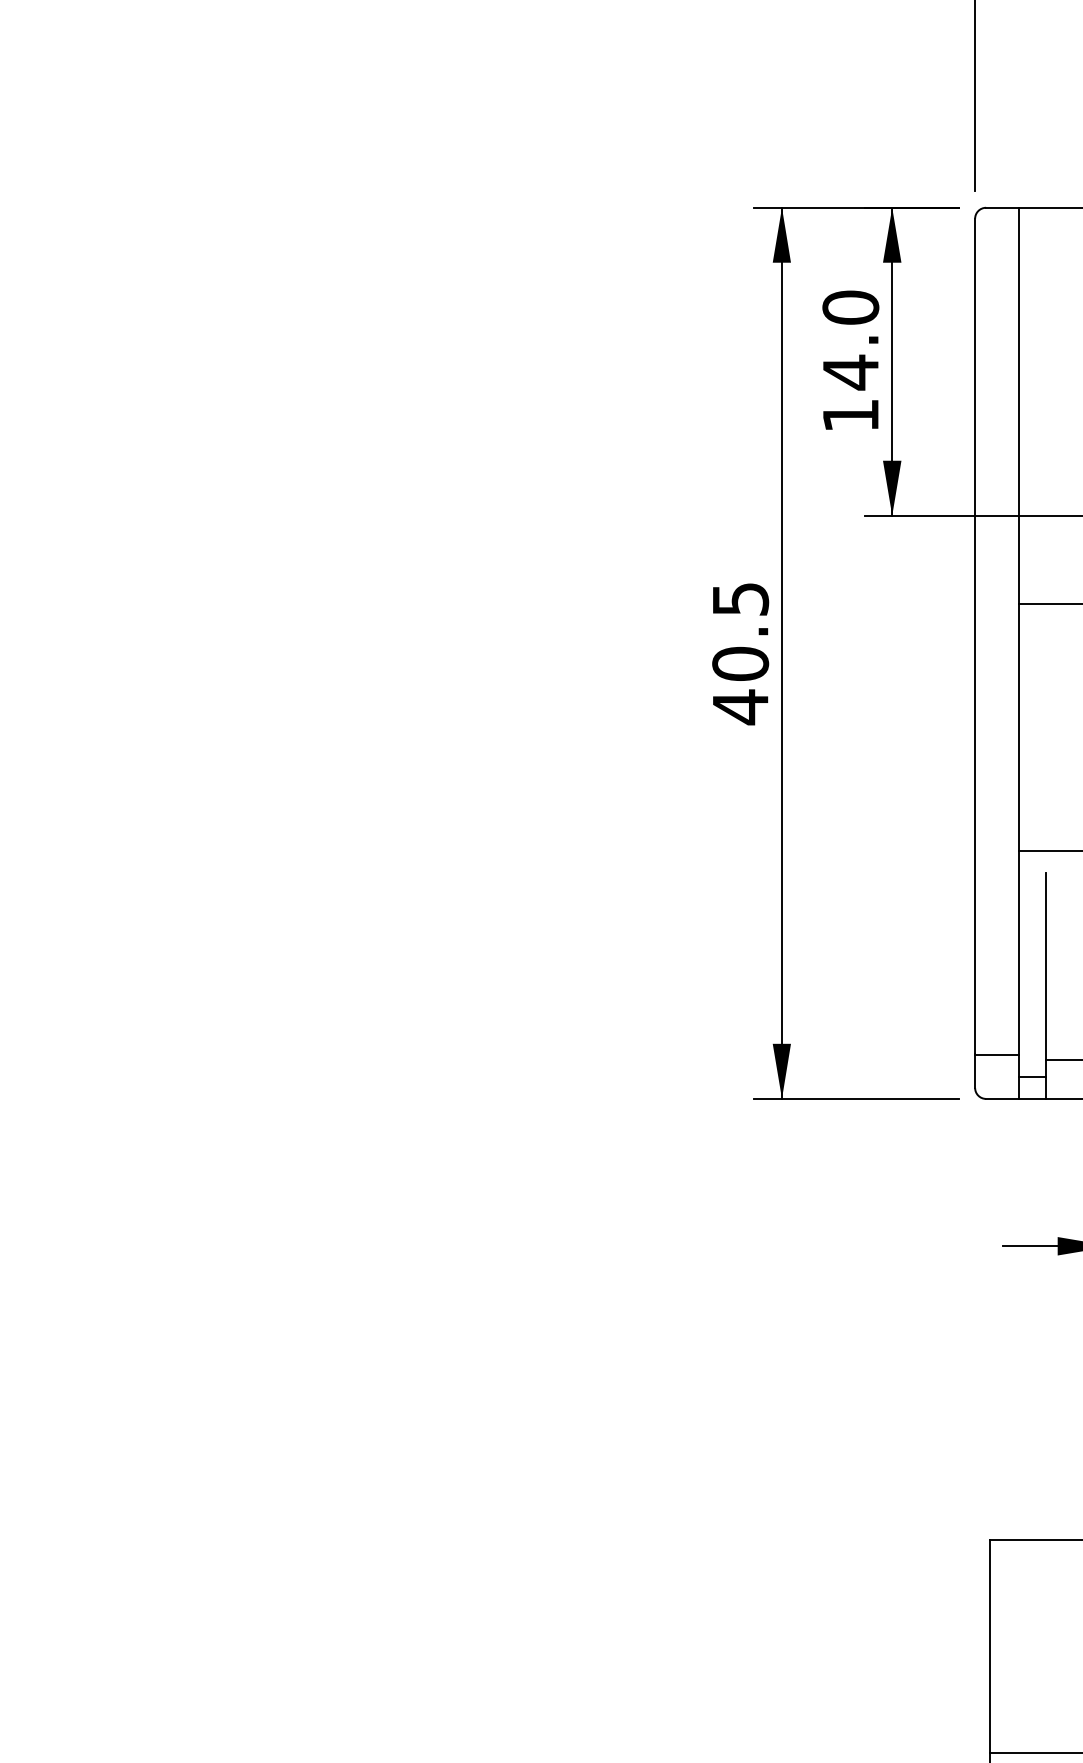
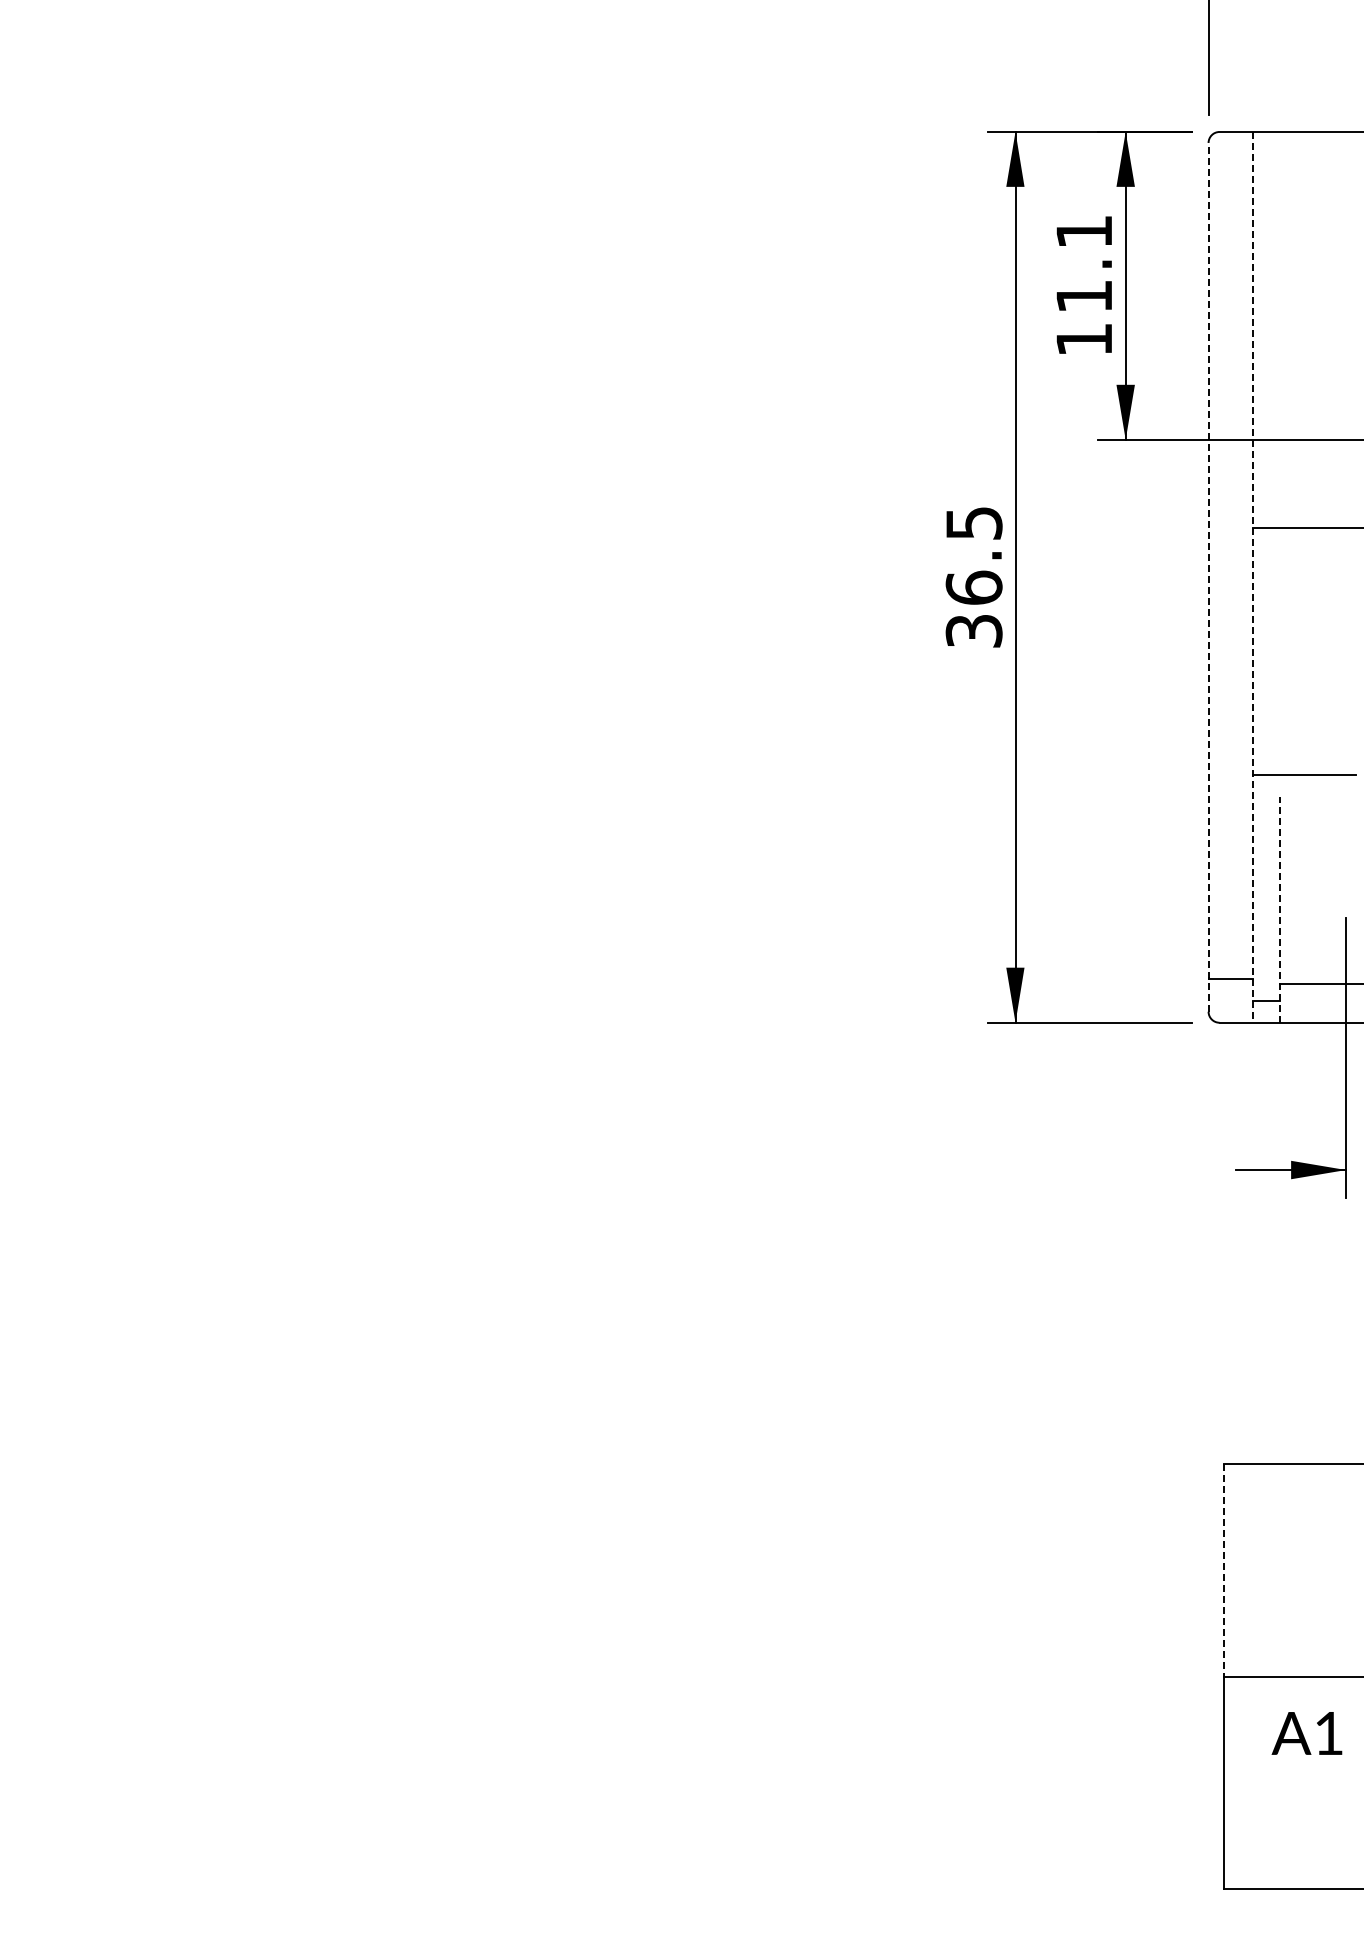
text: (850, 340) -> (1083, 264), 14.0 -> 11.1
line: (975, 652) -> (1208, 576), solid -> dashed
line: (1019, 653) -> (1252, 577), solid -> dashed
text: (739, 685) -> (973, 609), 40.5 -> 36.5
line: (1046, 986) -> (1279, 910), solid -> dashed
line: (990, 1646) -> (1223, 1570), solid -> dashed

